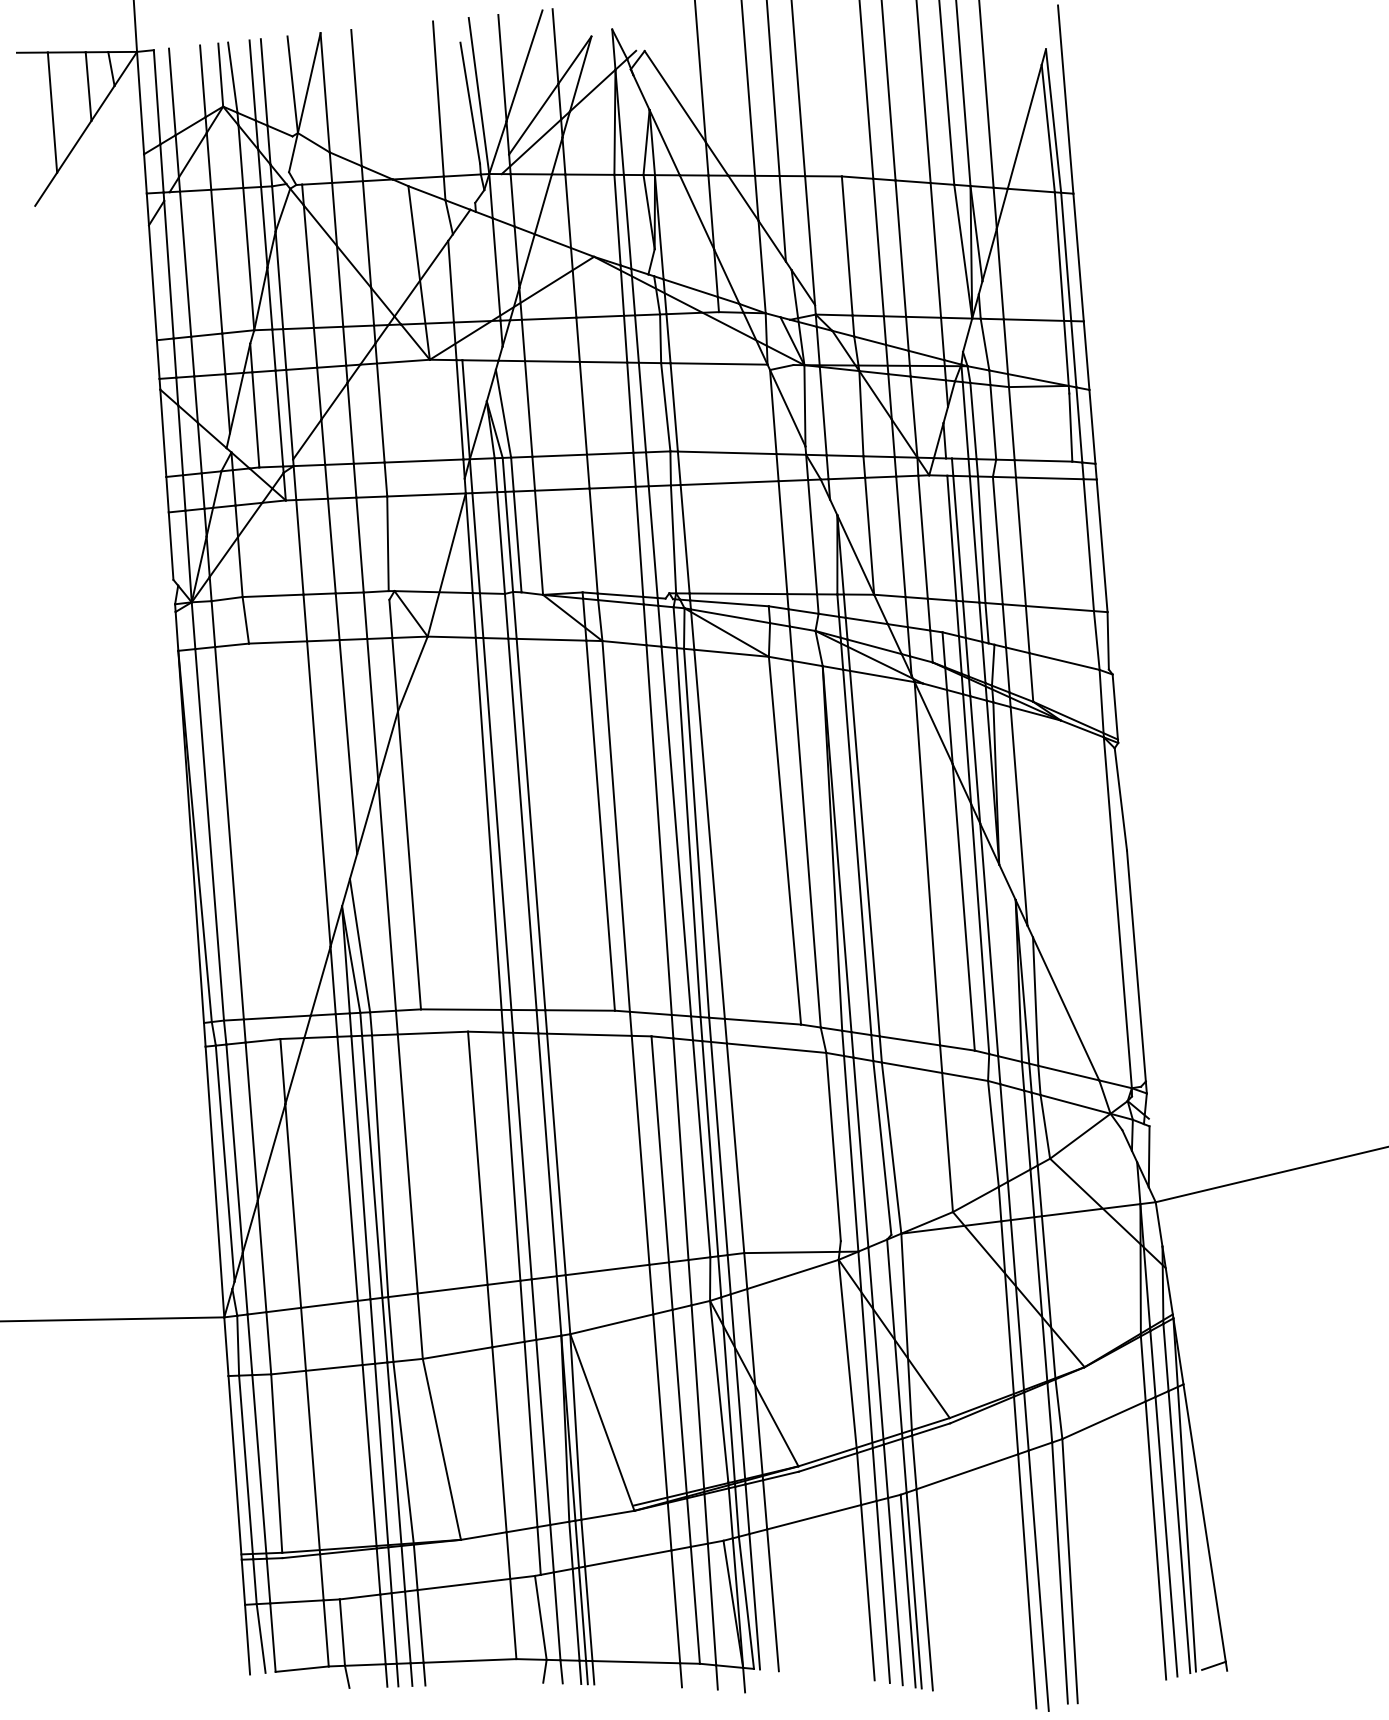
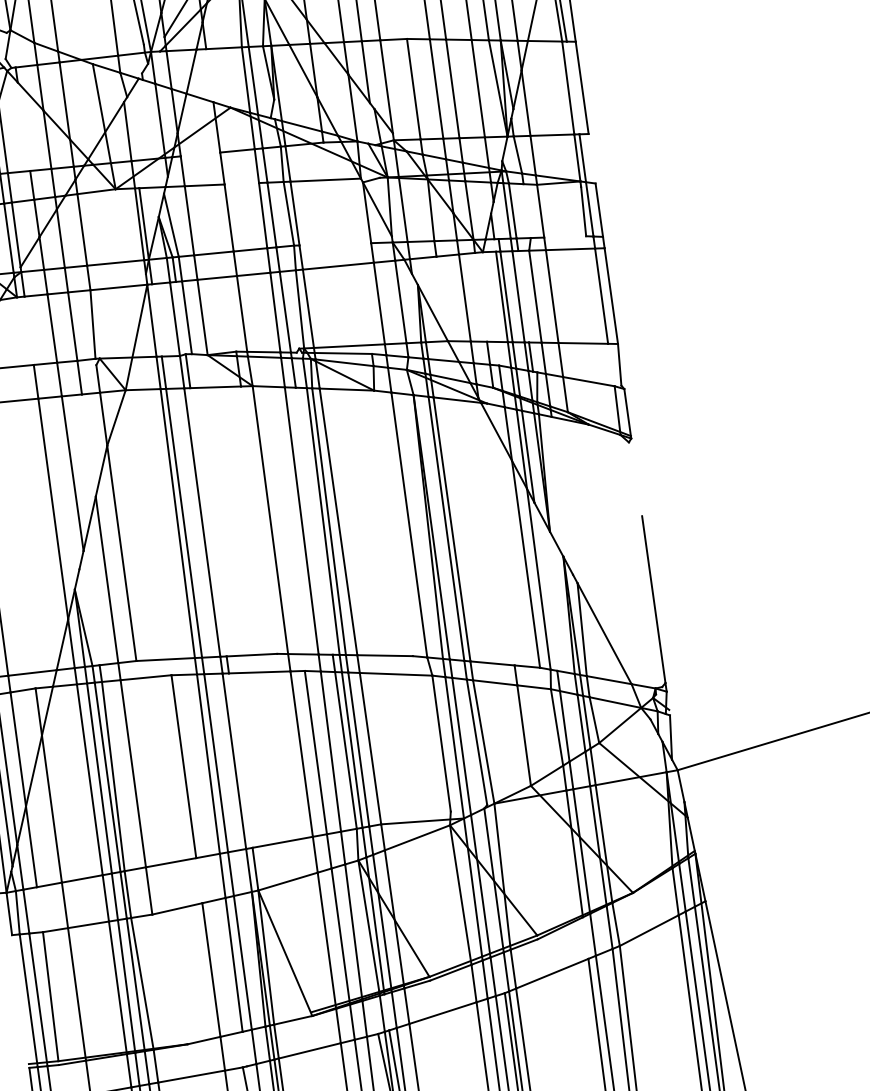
line: (568, 211) -> (210, 75), removed
line: (1066, 256) -> (573, 87), removed
line: (308, 266) -> (23, 126), removed
line: (548, 318) -> (200, 154), removed
line: (1086, 355) -> (592, 158), removed
line: (603, 361) -> (241, 183), removed
line: (993, 422) -> (527, 211), removed
line: (726, 452) -> (334, 244), removed
line: (1043, 460) -> (565, 236), removed
line: (869, 535) -> (442, 298), removed
line: (922, 536) -> (480, 296), removed
line: (981, 539) -> (523, 296), removed
line: (509, 541) -> (181, 317), removed
line: (475, 543) -> (156, 320), removed
line: (299, 547) -> (28, 330), removed
line: (1096, 640) -> (611, 365), removed
line: (372, 709) -> (88, 445), removed
line: (1120, 799) -> (635, 479), removed
line: (1018, 816) -> (561, 496), removed
line: (530, 824) -> (208, 522), removed
line: (600, 825) -> (258, 520), removed
line: (676, 831) -> (314, 521), removed
line: (784, 840) -> (393, 523), removed
line: (927, 863) -> (497, 533), removed
line: (1117, 912) -> (637, 561), removed
line: (989, 939) -> (546, 586), removed
line: (359, 945) -> (89, 617), removed
line: (556, 1154) -> (240, 760), removed
line: (489, 1315) -> (198, 880), removed
line: (268, 1343) -> (39, 909), removed
line: (1016, 1425) -> (585, 938), removed
line: (441, 1448) -> (169, 978), removed
line: (234, 1467) -> (20, 1001), removed
line: (736, 1511) -> (386, 1012), removed
line: (538, 1550) -> (244, 1048), removed

